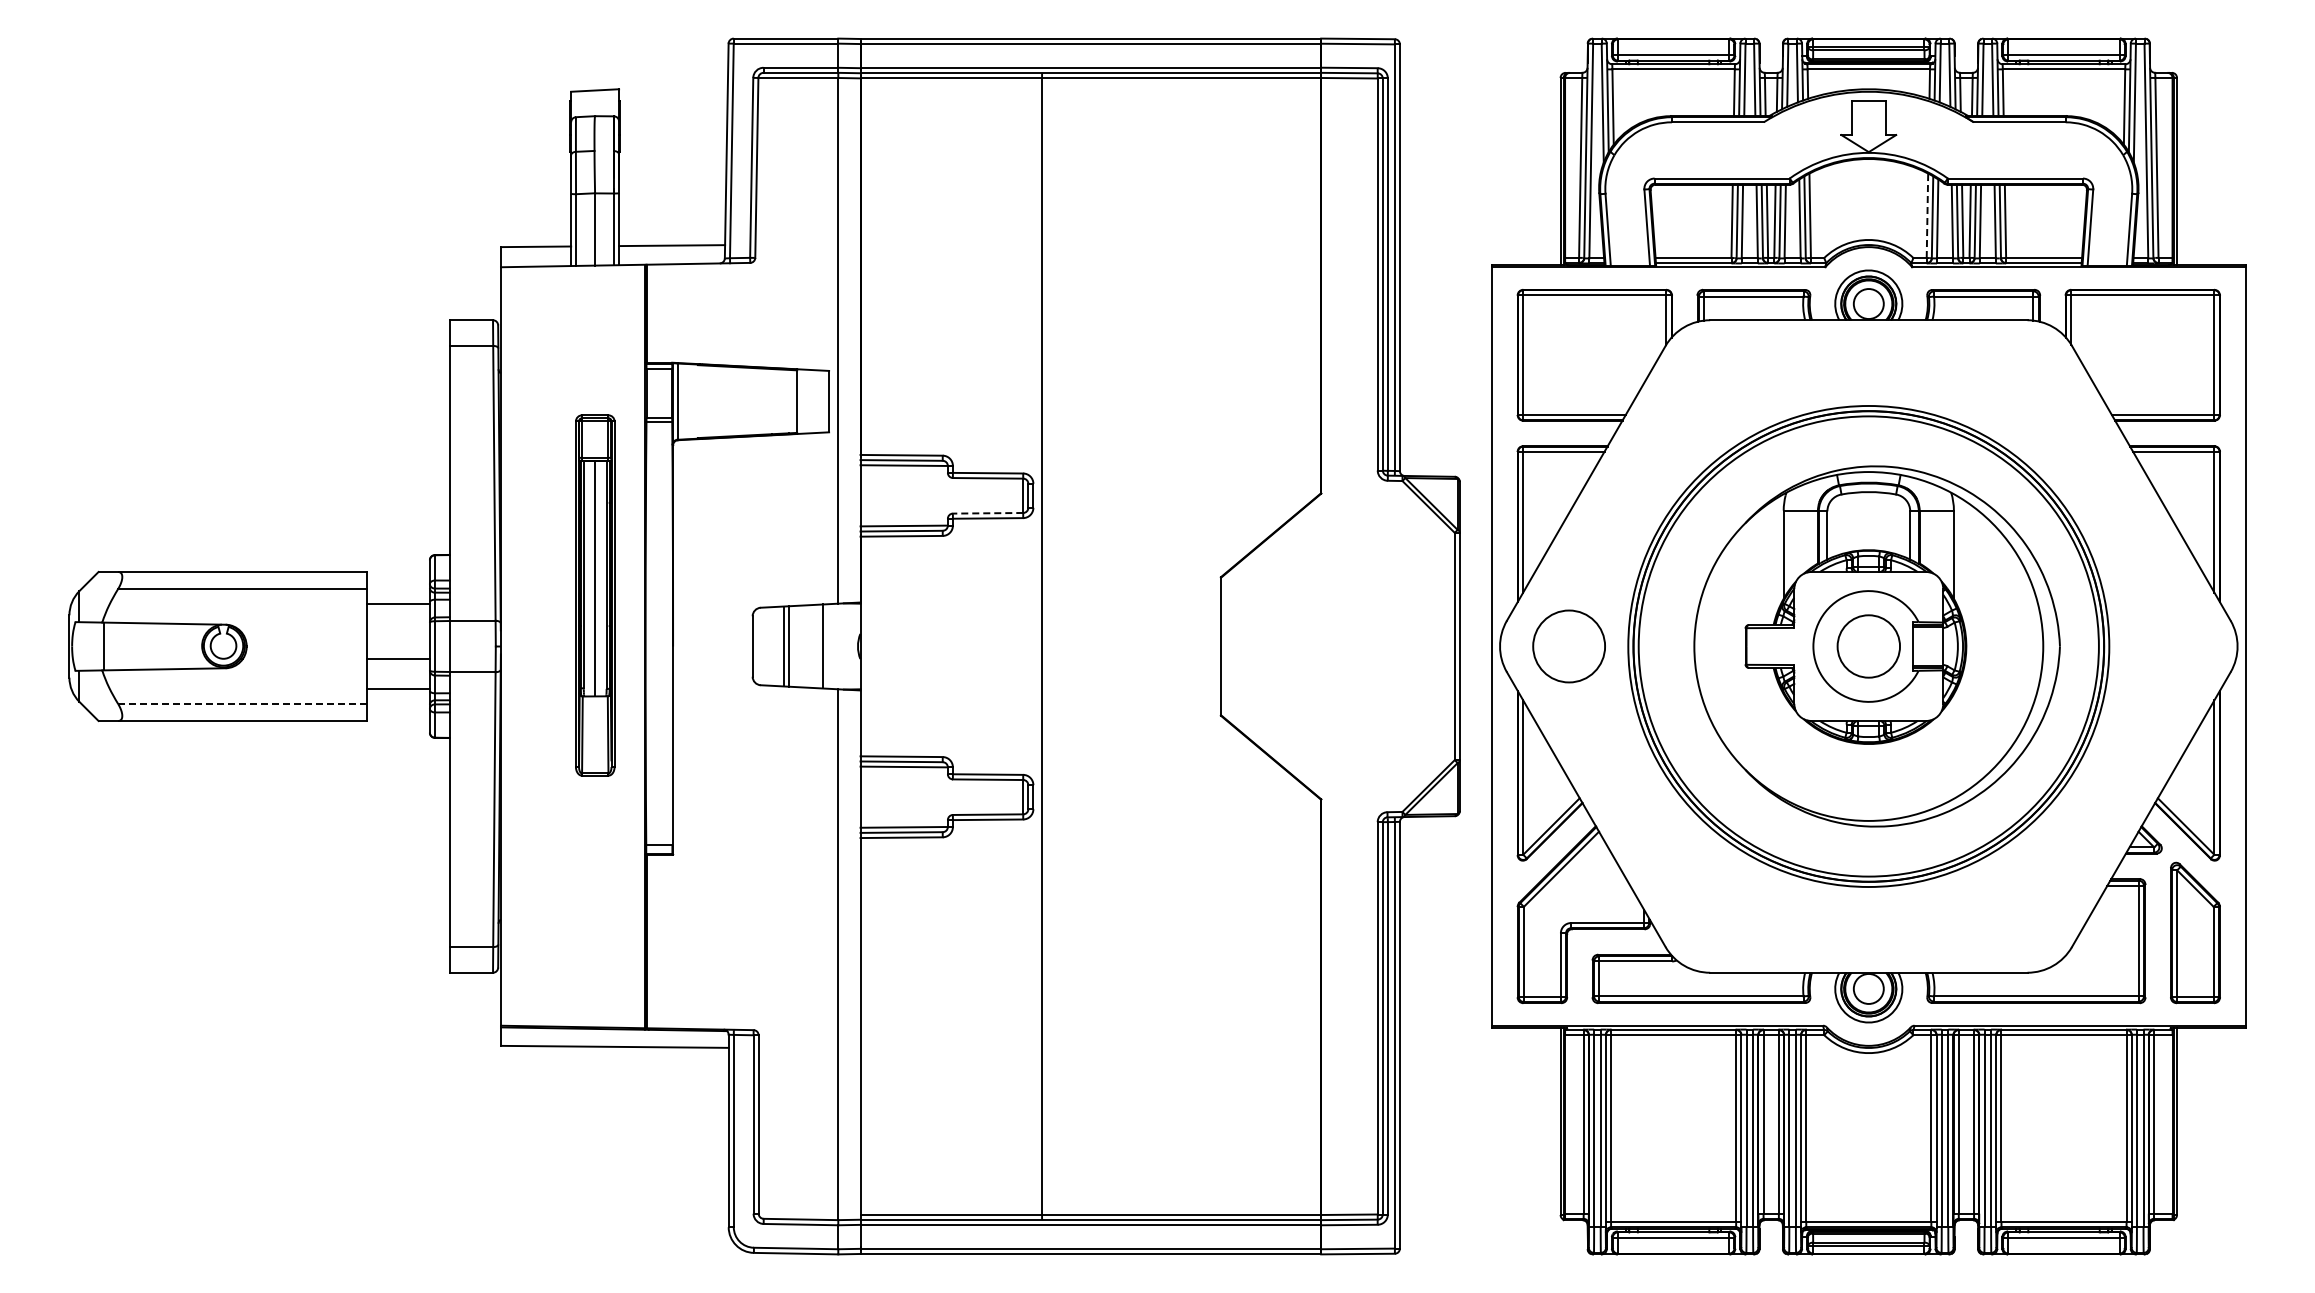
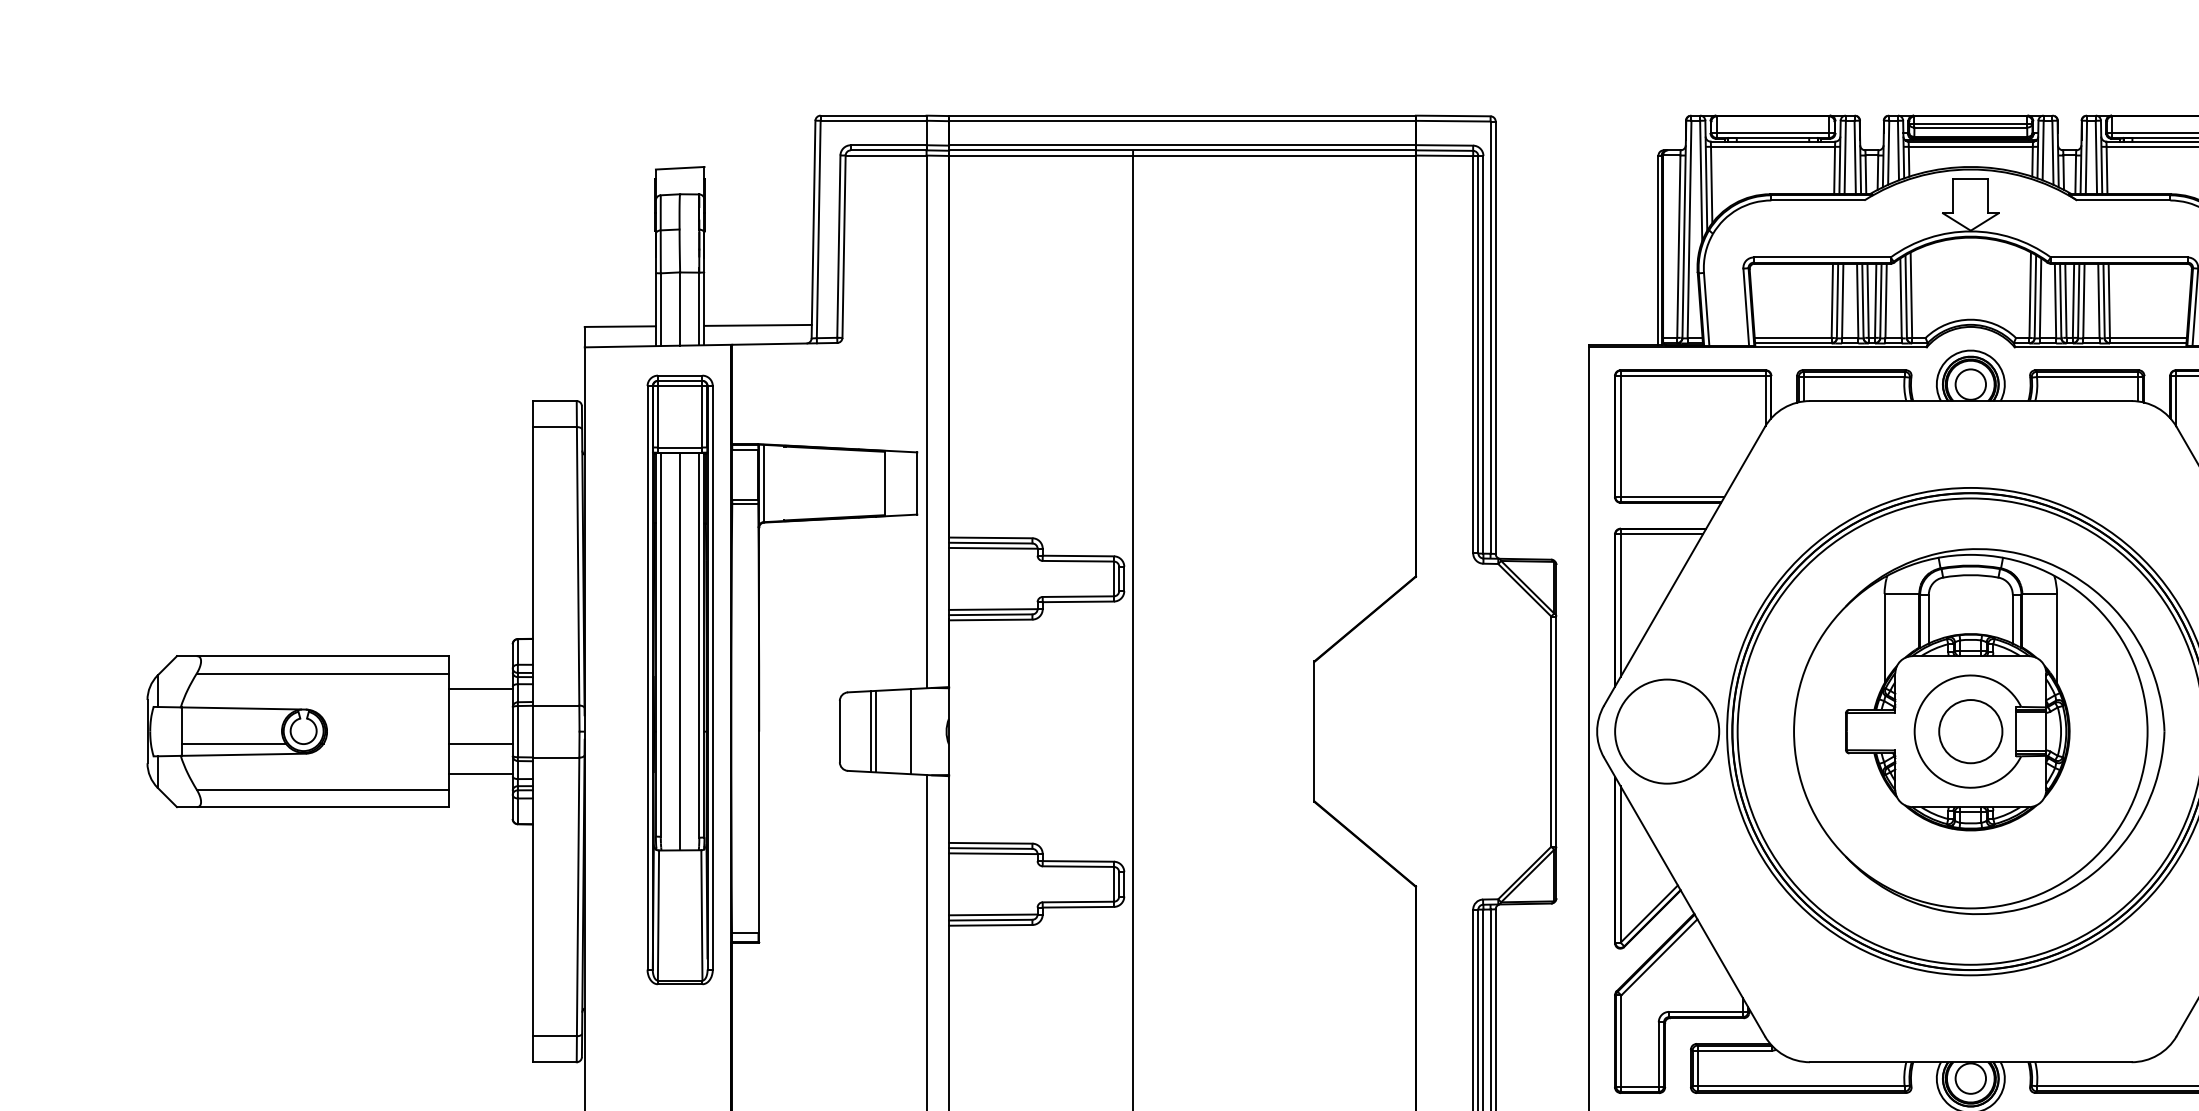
line: (1927, 215) -> (2030, 294), dashed -> solid
line: (987, 513) -> (1077, 596), dashed -> solid
part: (595, 595) -> (680, 679), size x1.67
circle: (1568, 646) -> (1666, 731), size x1.43
line: (154, 658) -> (233, 743), added
line: (242, 703) -> (322, 789), dashed -> solid

